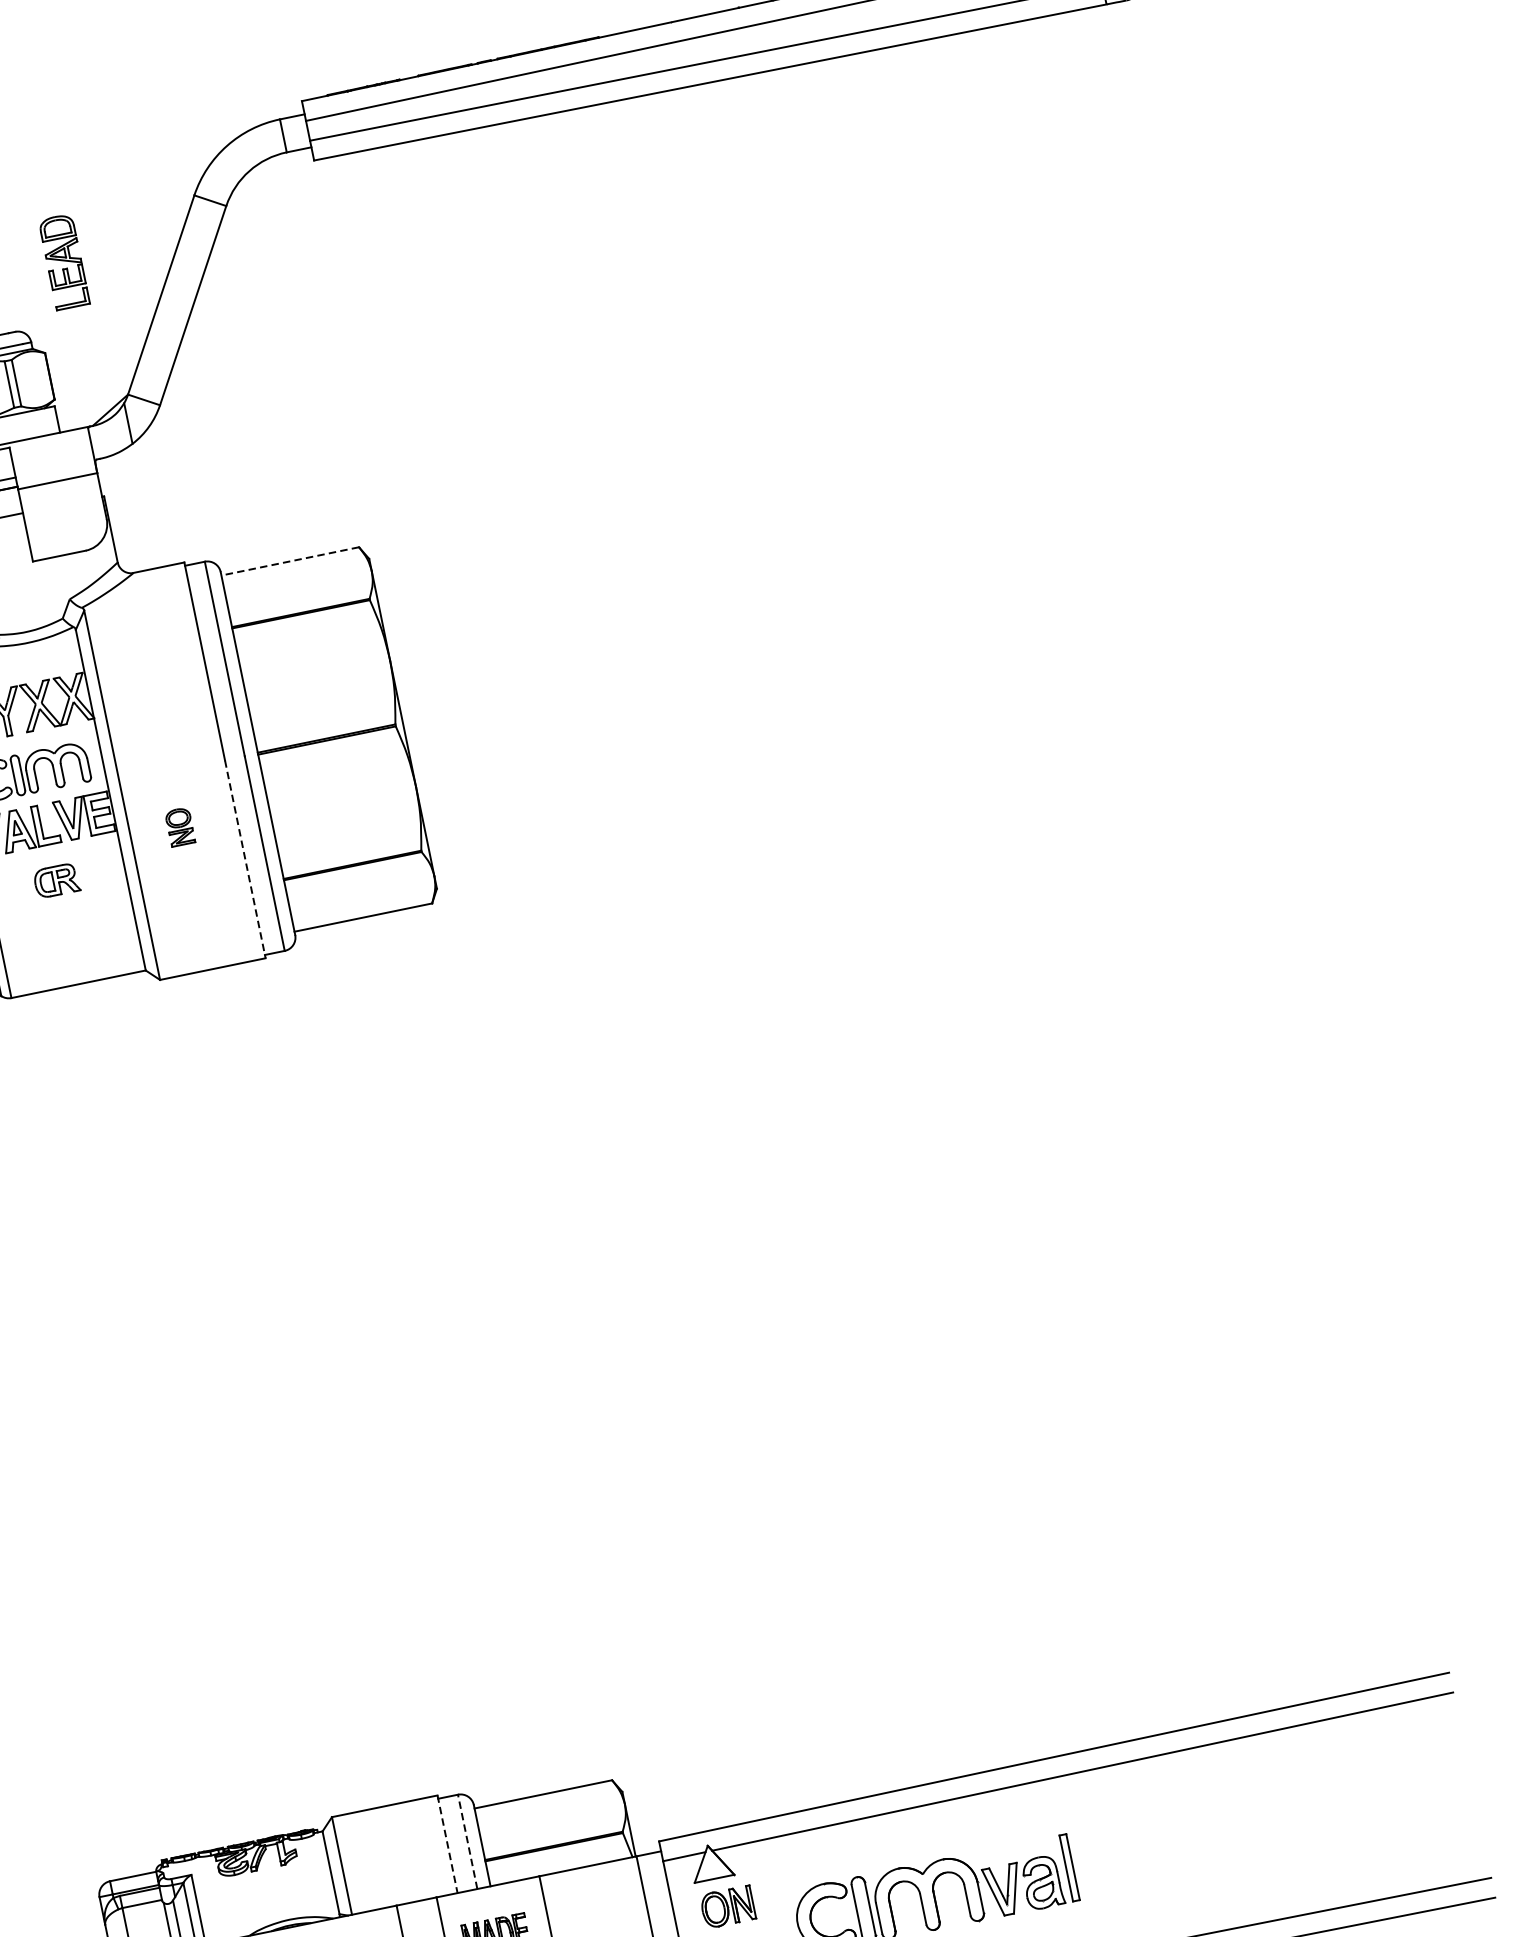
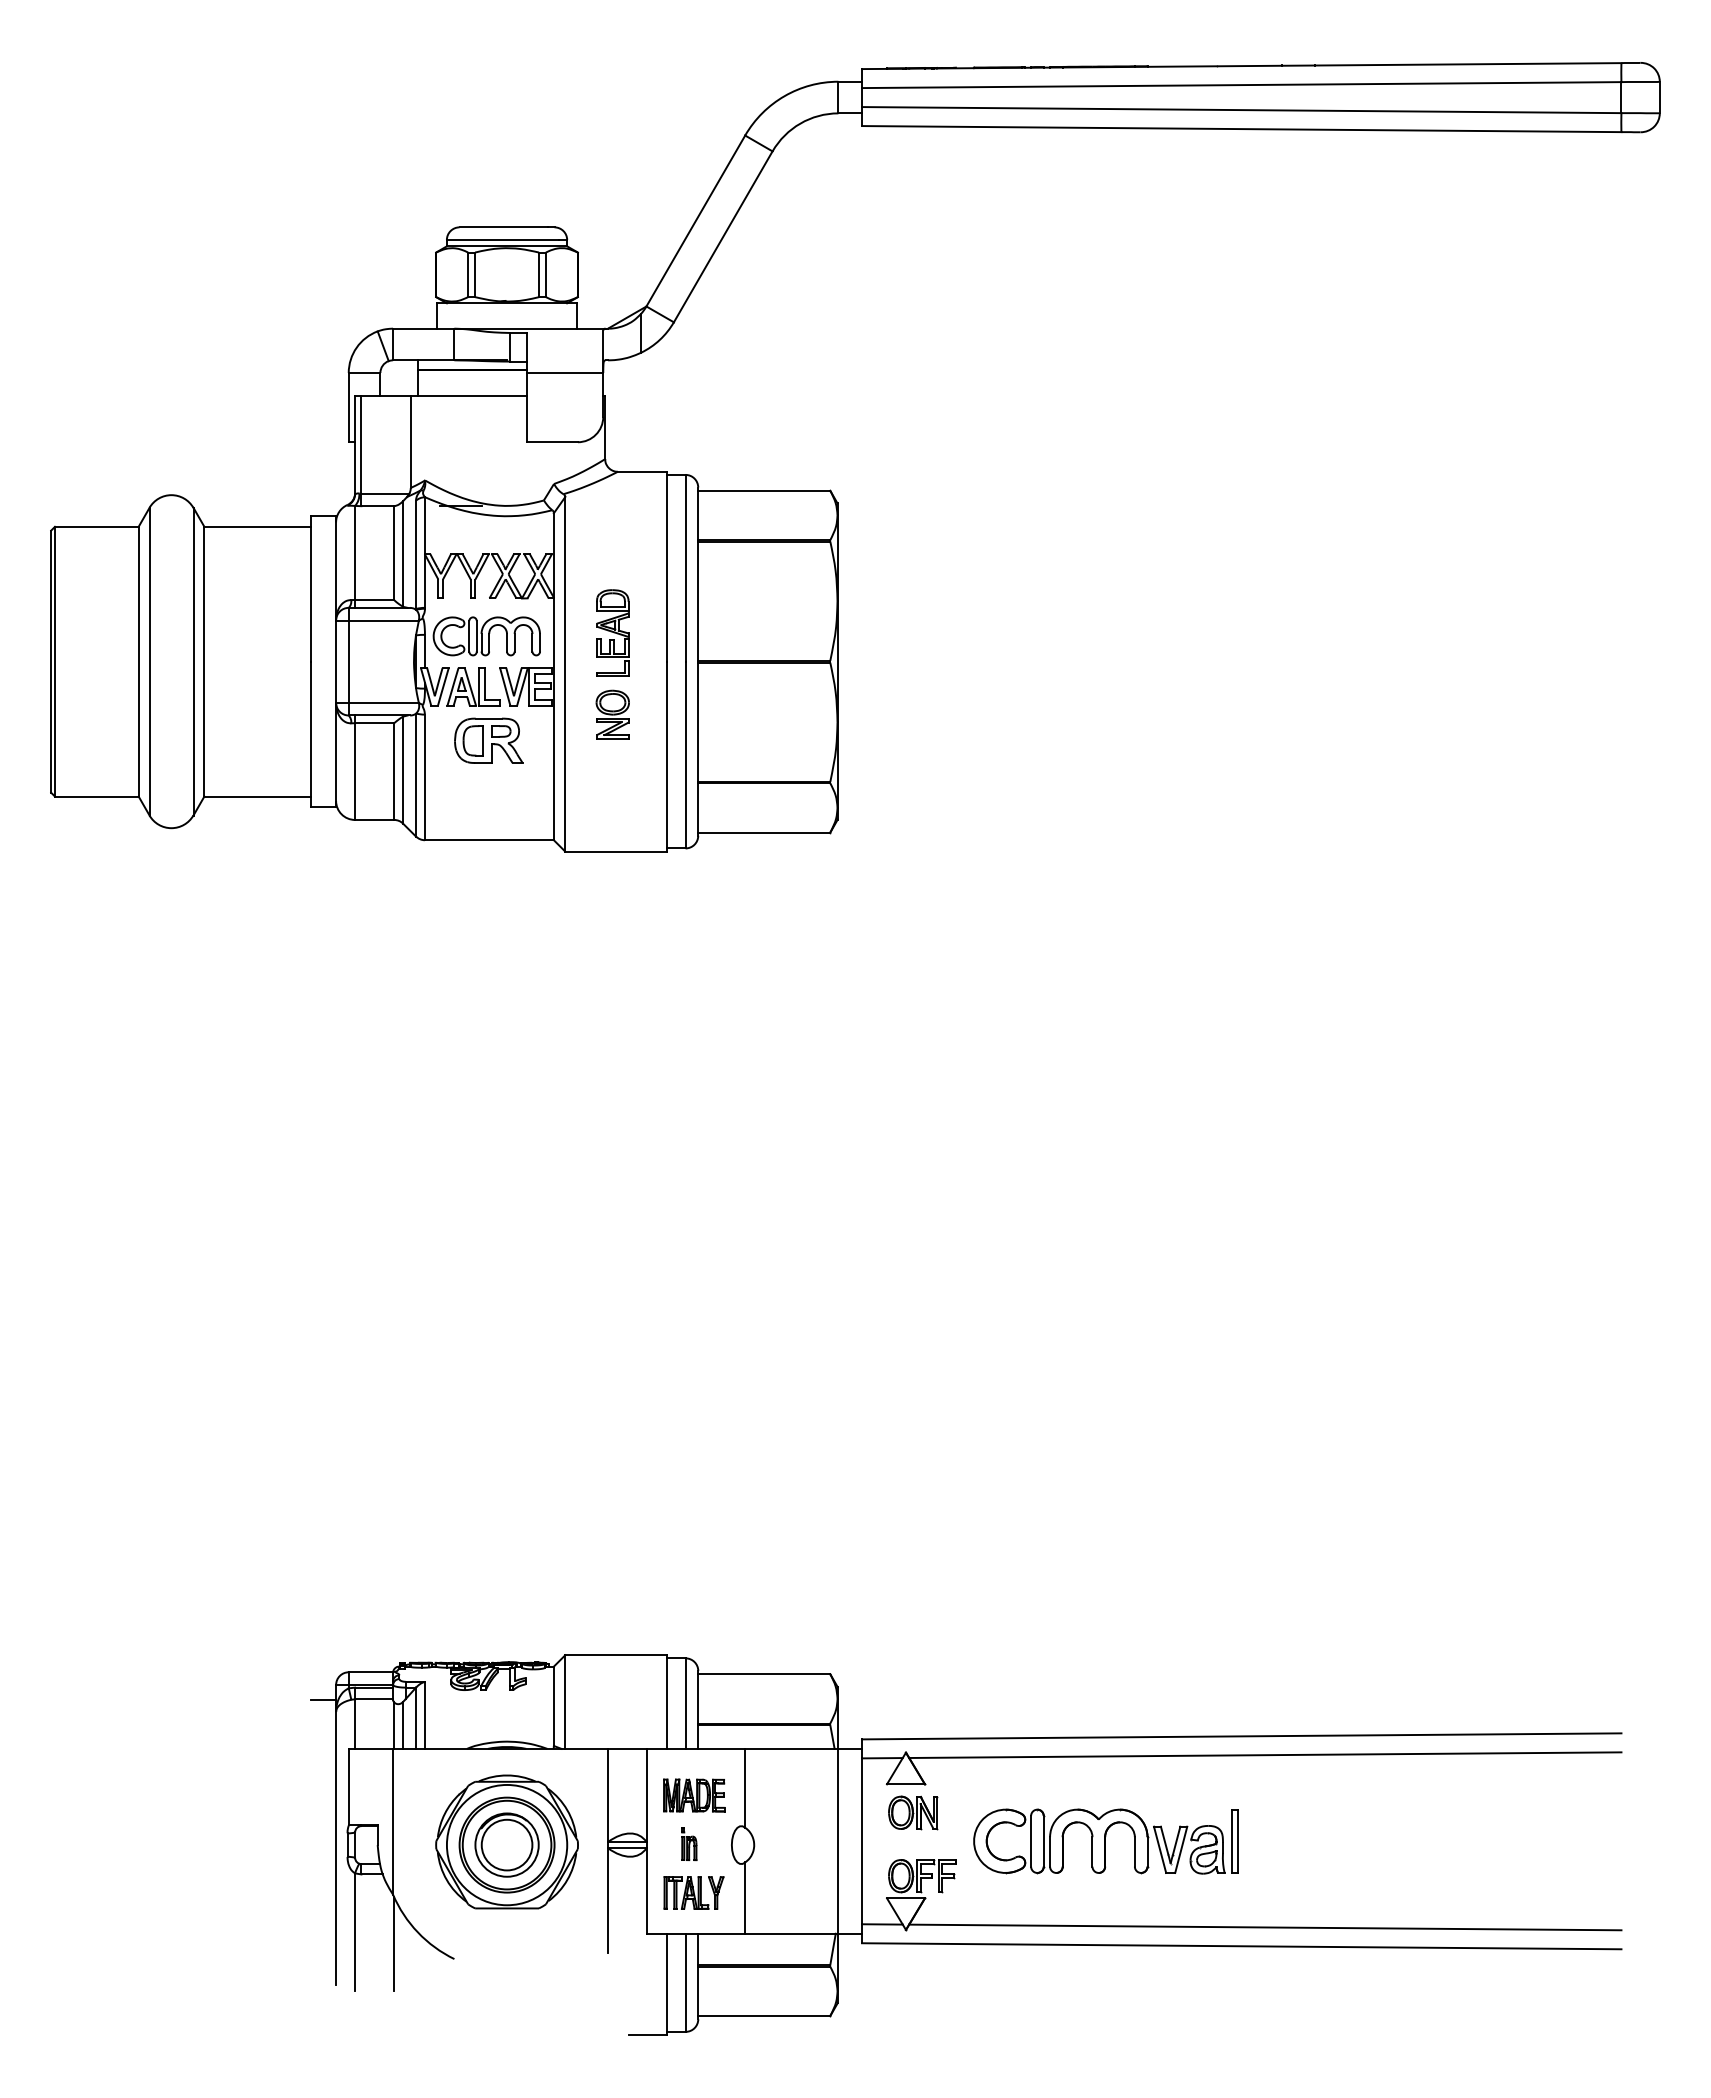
part: (63, 261) -> (612, 632), moved
line: (289, 561) -> (763, 490), dashed -> solid
part: (179, 826) -> (612, 714), size x1.43
line: (245, 859) -> (666, 756), dashed -> solid
part: (56, 880) -> (488, 740), size x1.67
line: (467, 1841) -> (685, 1703), dashed -> solid
line: (447, 1844) -> (666, 1702), dashed -> solid
line: (89, 1915) -> (323, 1699), added

